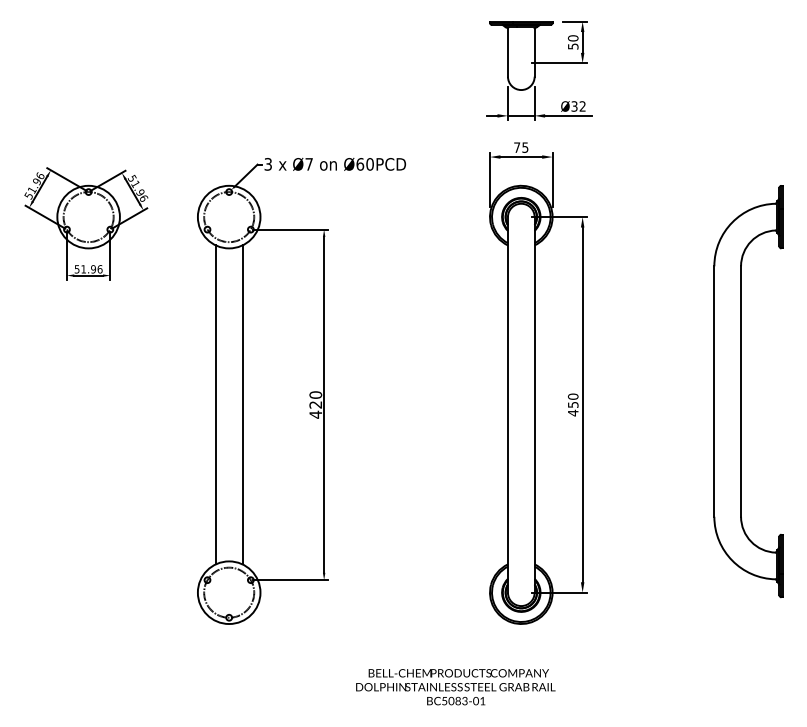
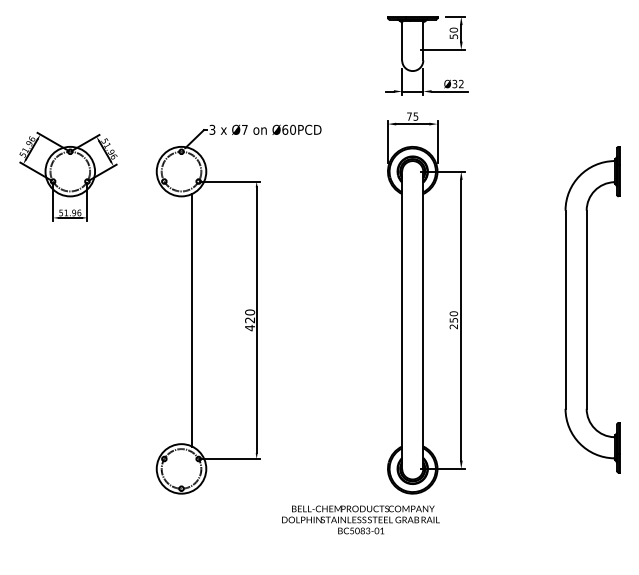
line: (215, 404) -> (170, 319), removed
text: (572, 412) -> (453, 326), 450 -> 250
text: (455, 687) -> (360, 520), moved

